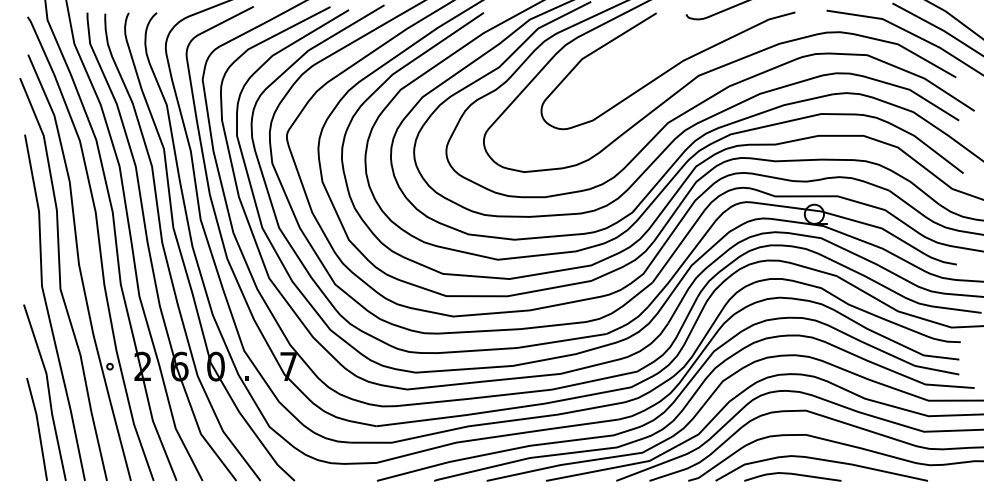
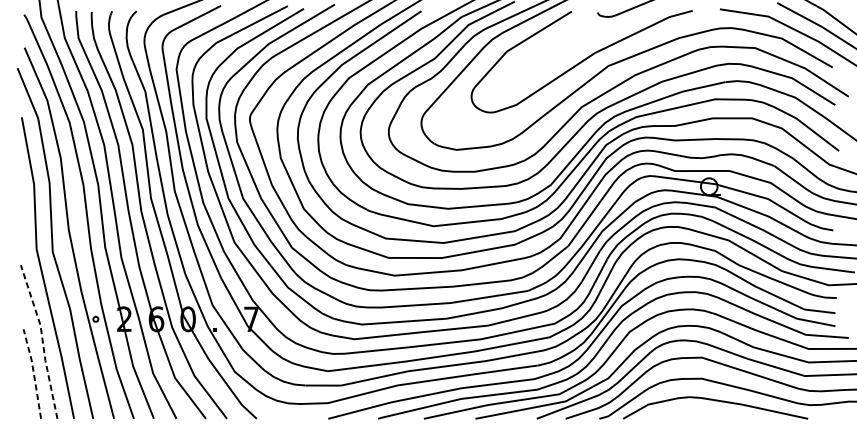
line: (48, 391) -> (42, 340), solid -> dashed
line: (38, 428) -> (33, 373), solid -> dashed
curve: (792, 474) -> (690, 413), removed

